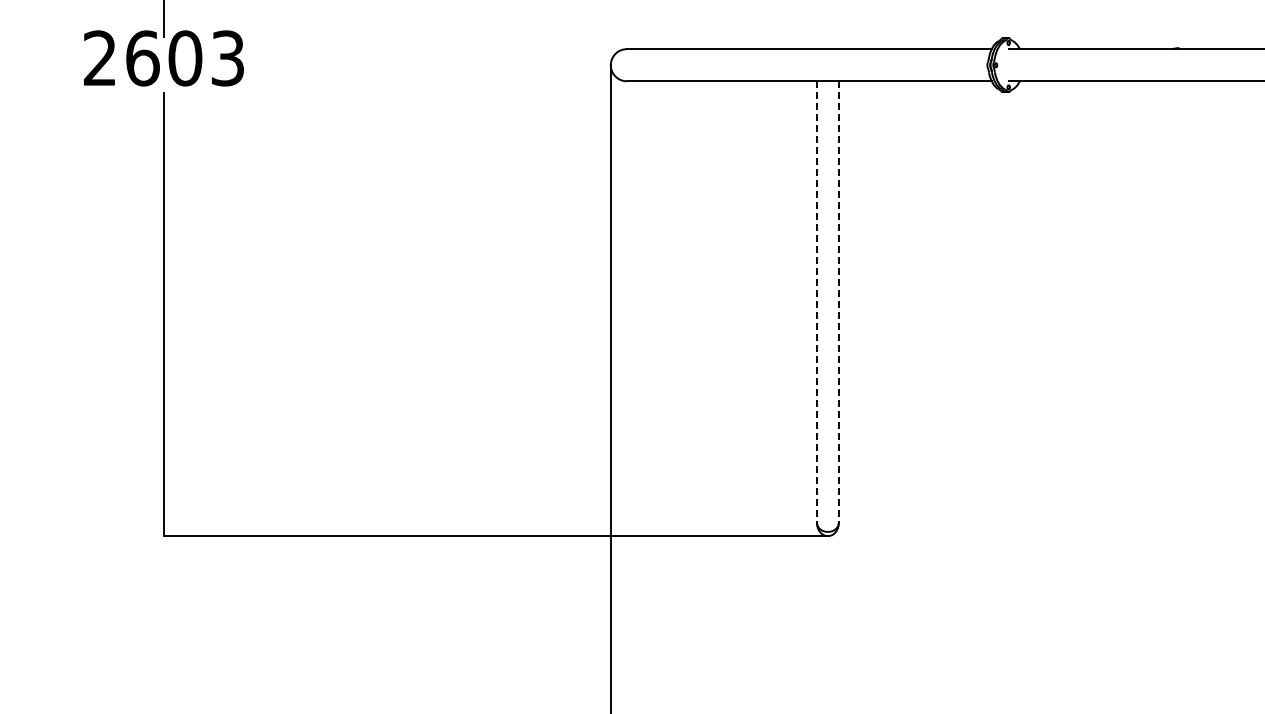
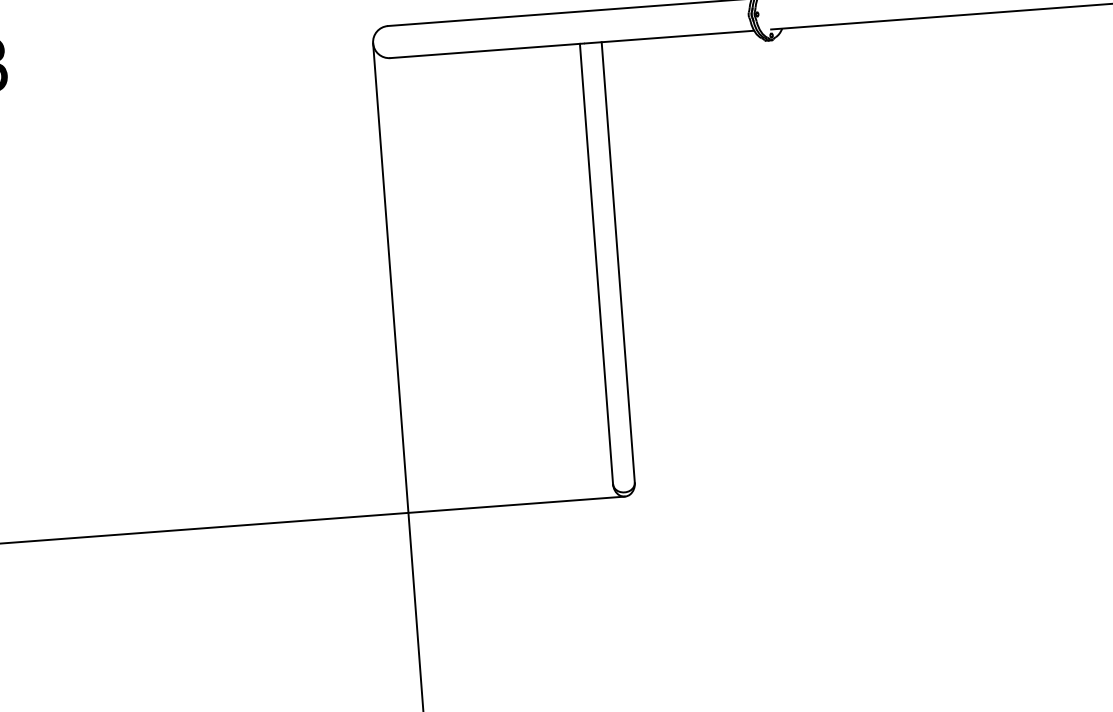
line: (816, 302) -> (596, 264), dashed -> solid
line: (838, 302) -> (617, 262), dashed -> solid

